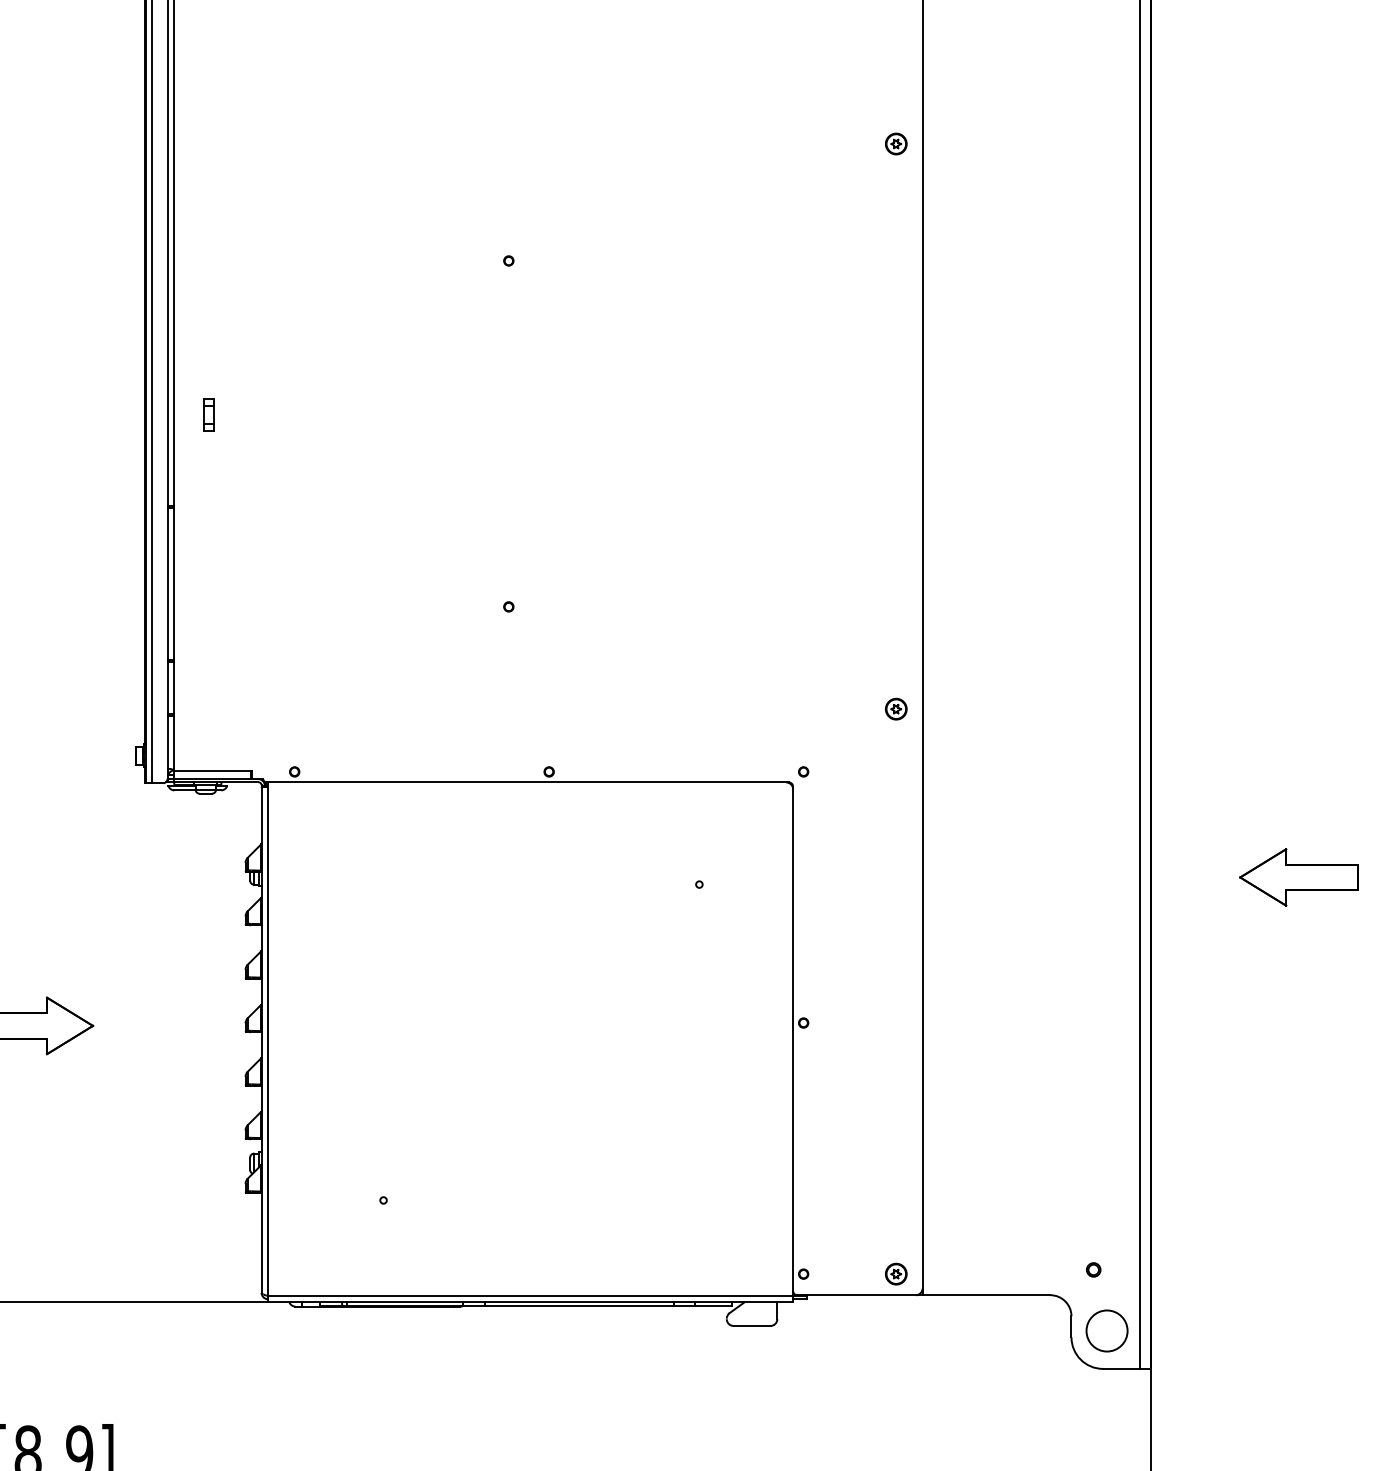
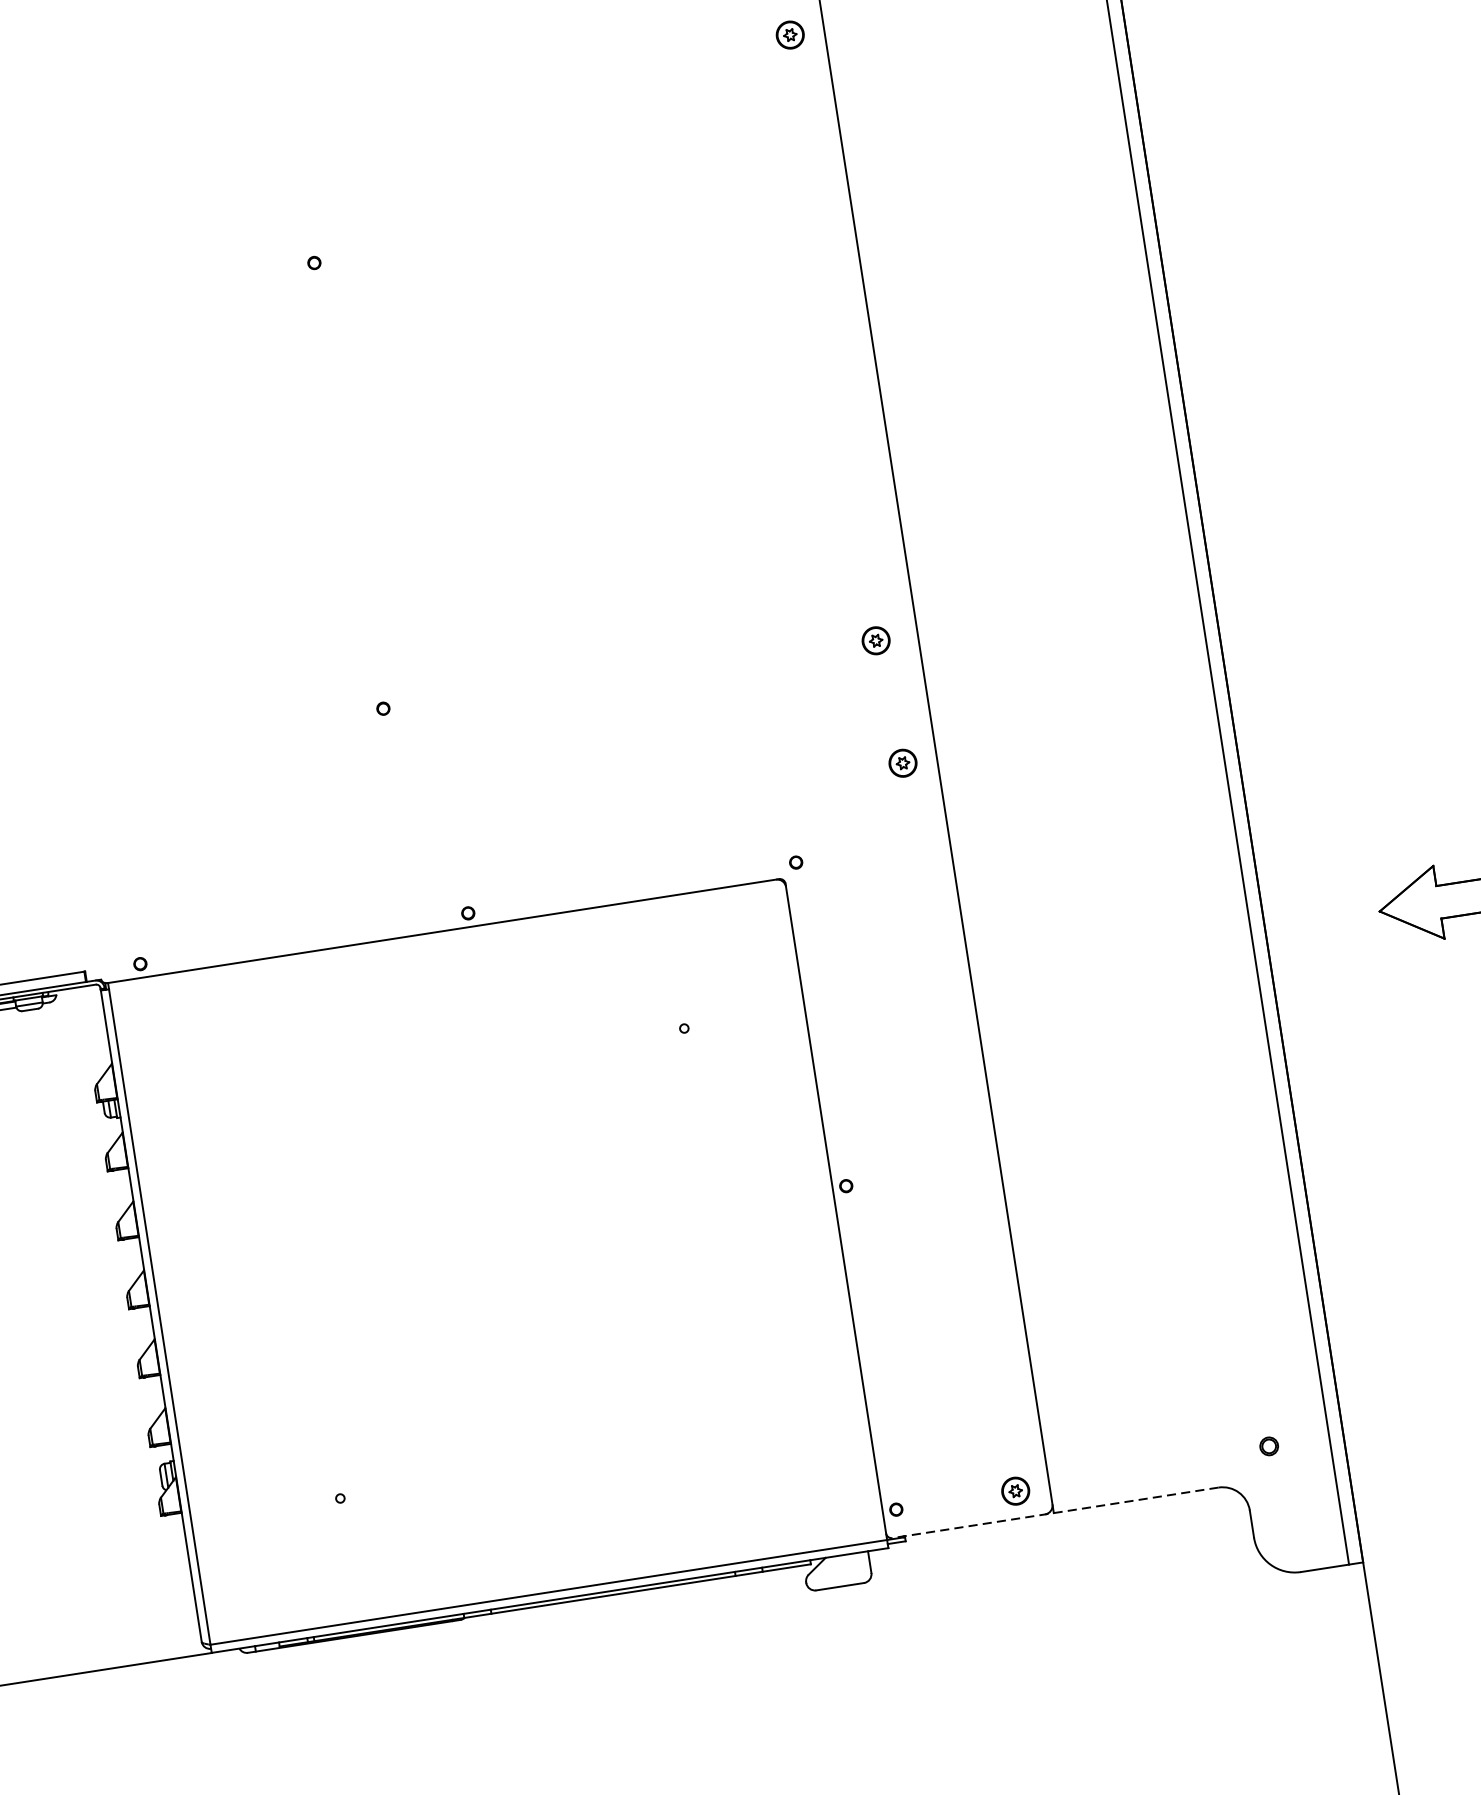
part: (890, 612) -> (876, 639), added
line: (923, 1295) -> (1055, 1513), solid -> dashed
circle: (1106, 1330) -> (1297, 1521), removed

